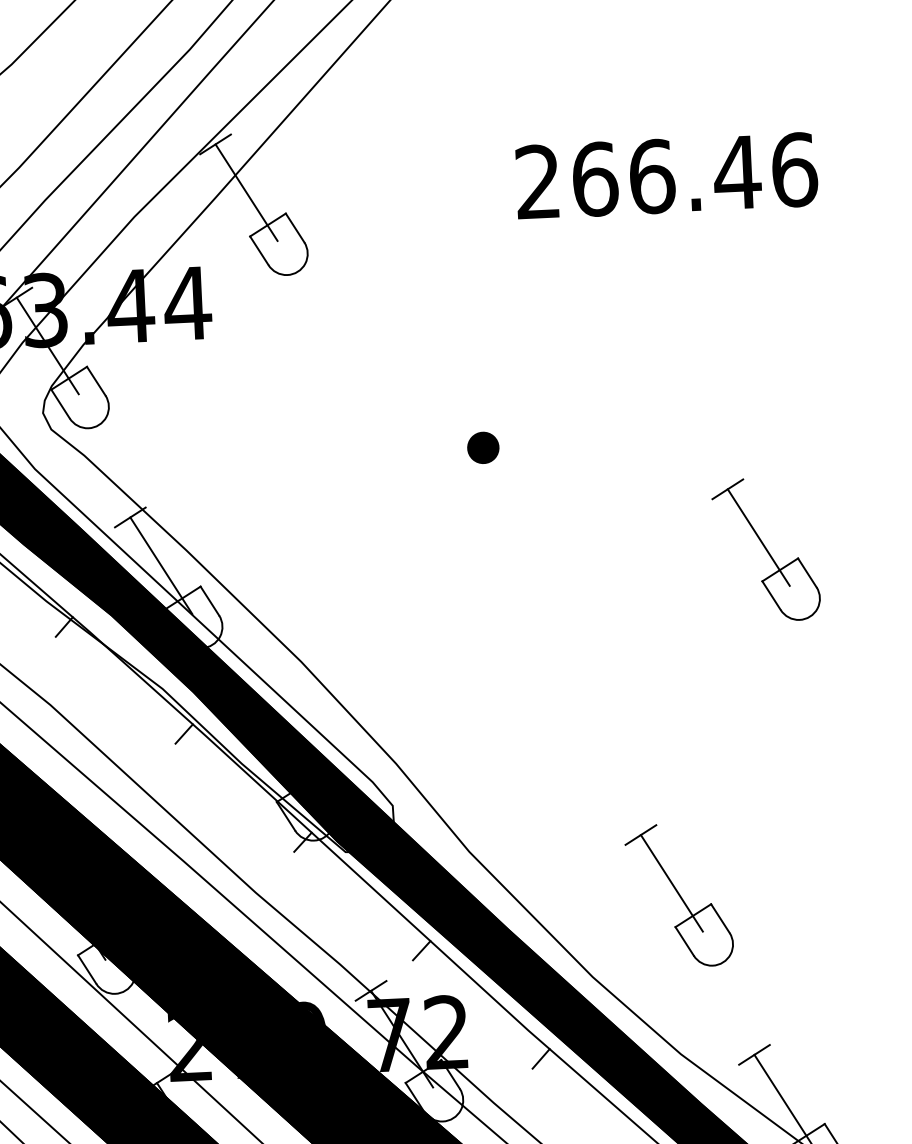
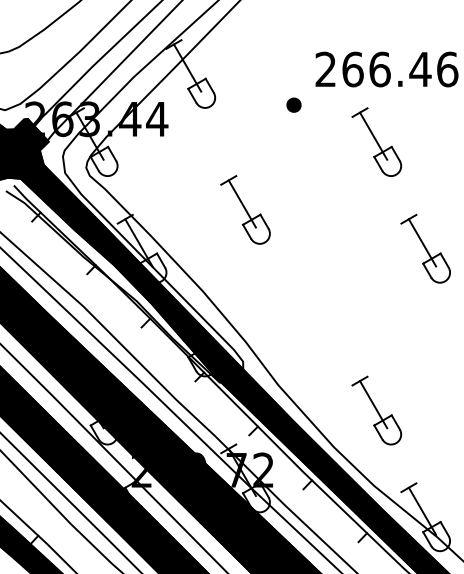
part: (651, 328) -> (376, 141), added
part: (482, 446) -> (293, 104), moved
part: (382, 484) -> (245, 209), added

